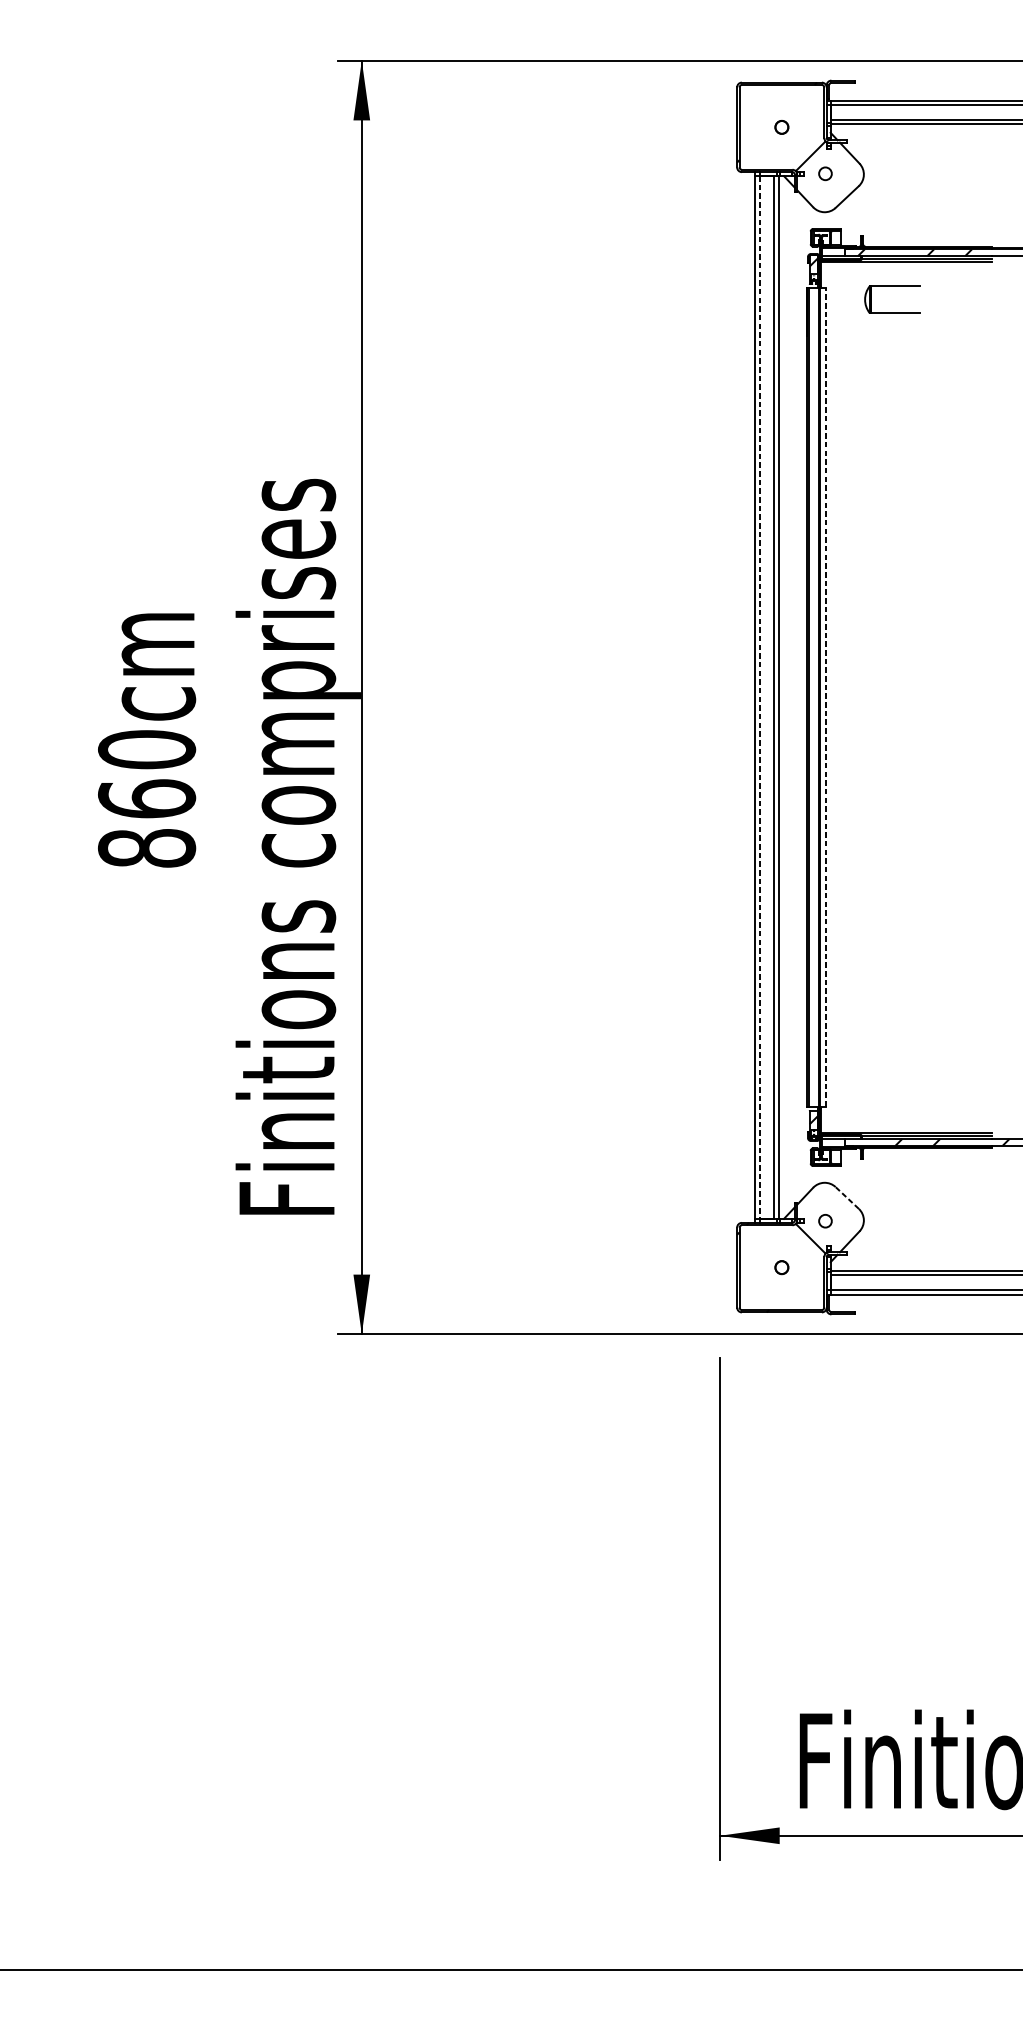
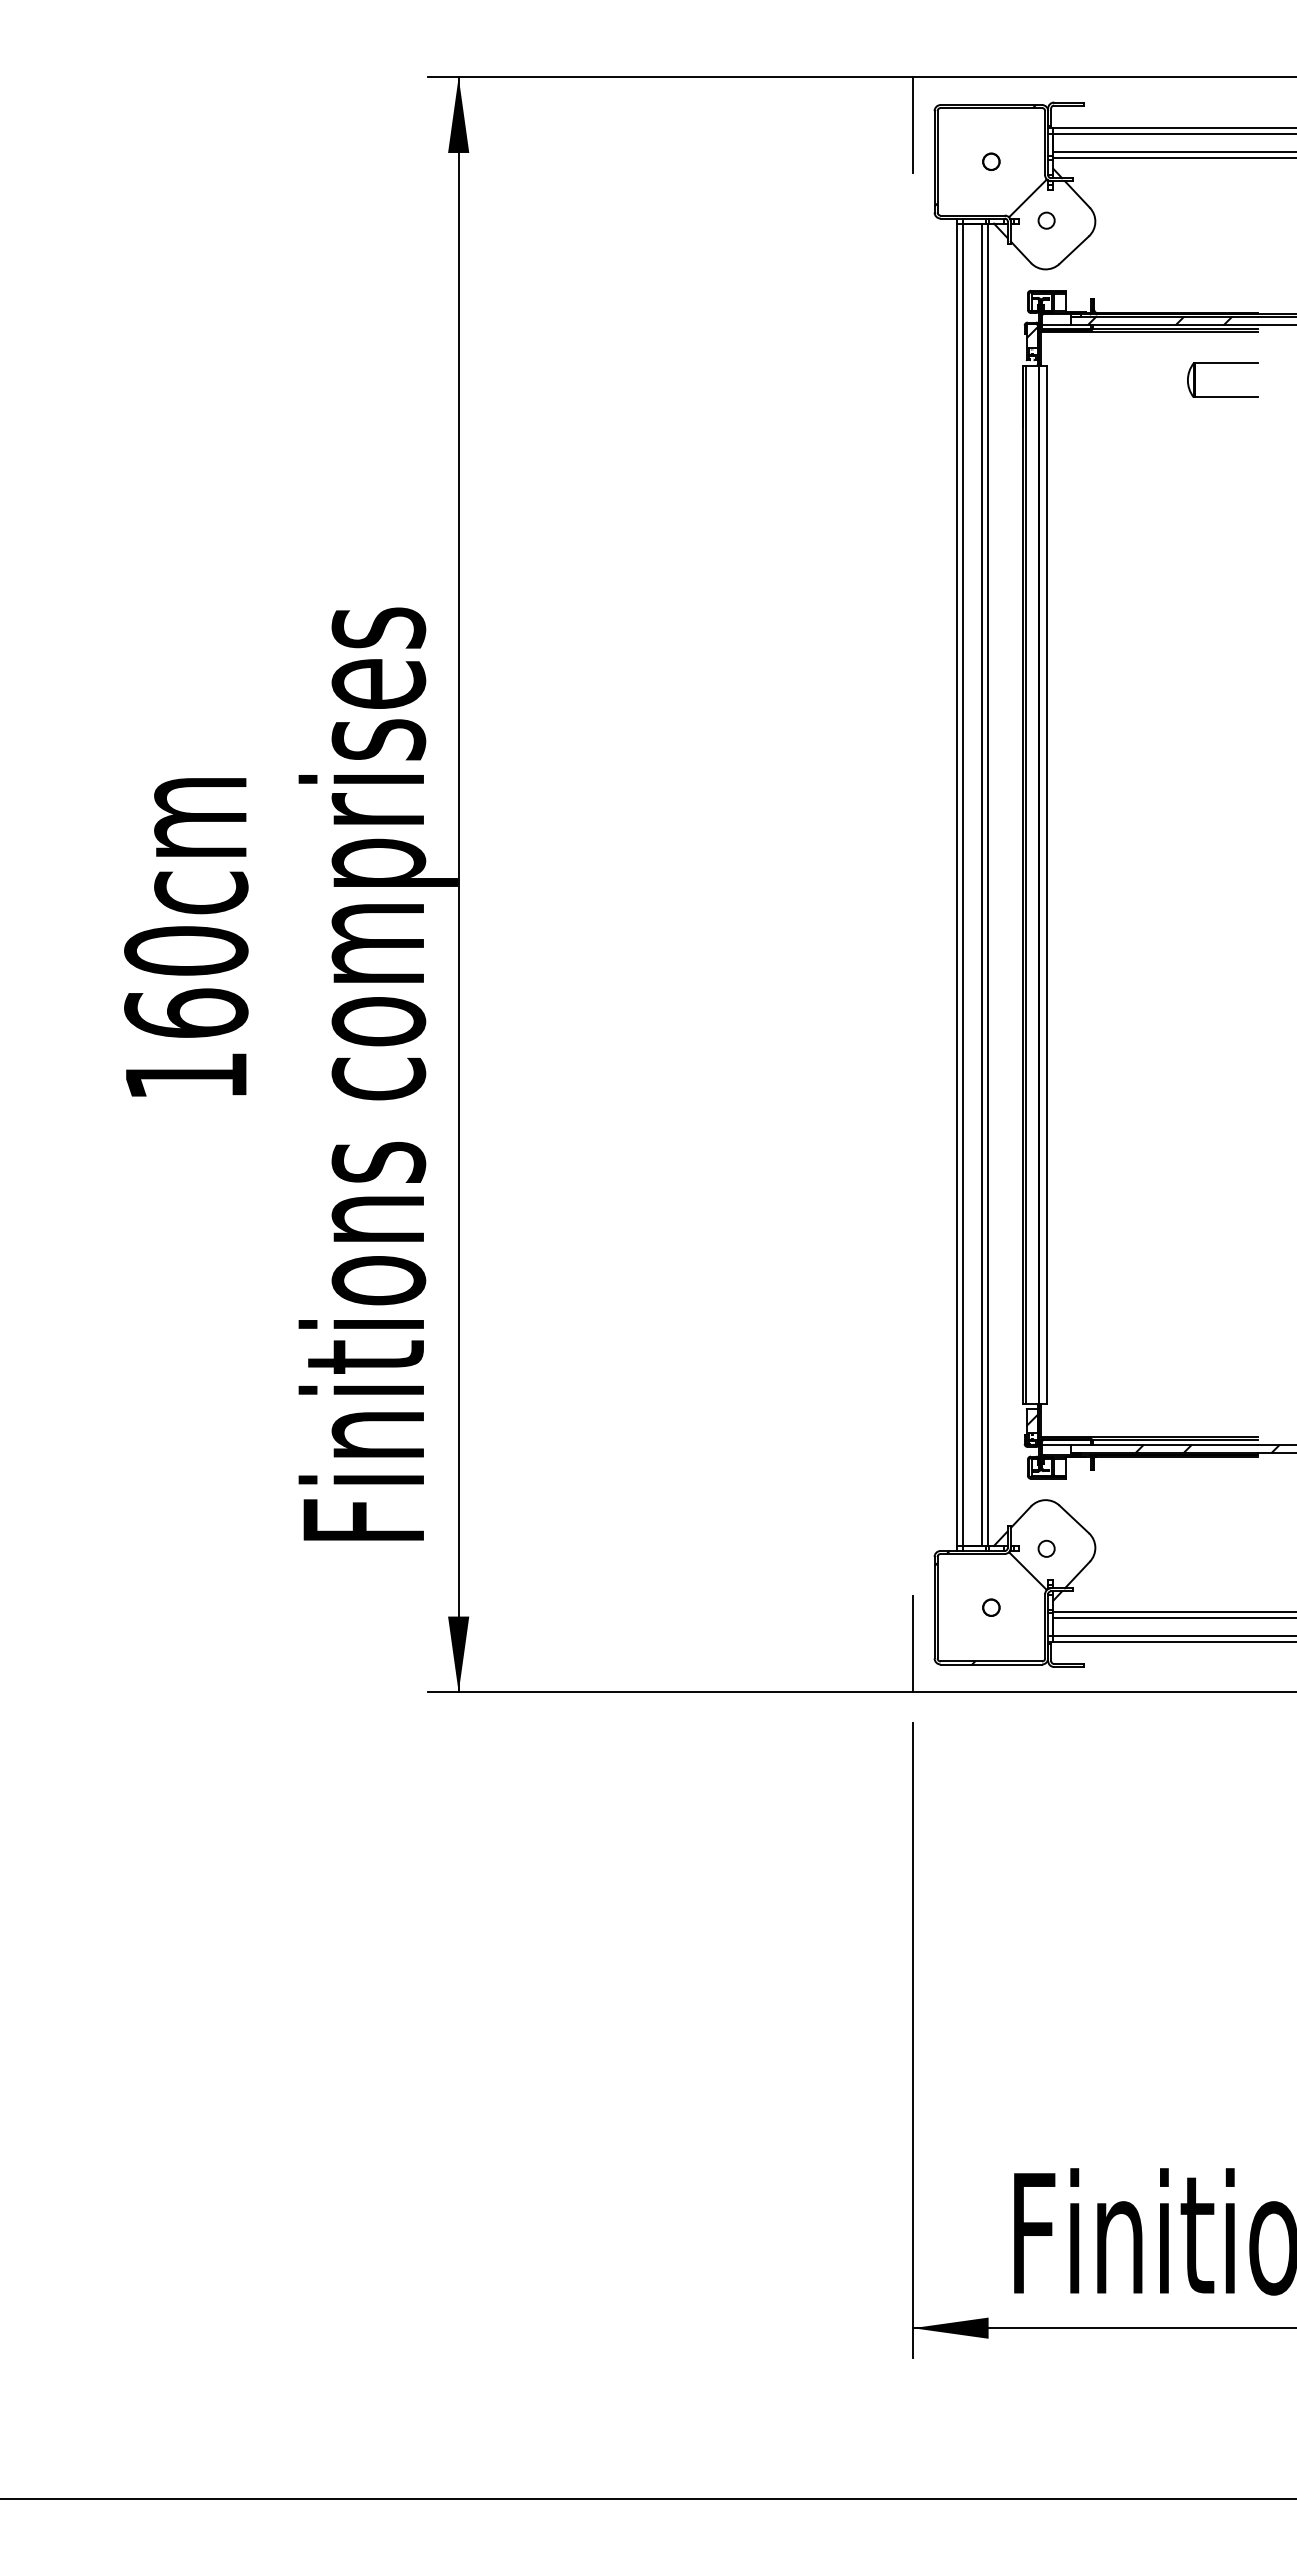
line: (719, 98) -> (912, 125), added
part: (892, 286) -> (1222, 363), moved
line: (826, 697) -> (1047, 884), dashed -> solid
line: (759, 698) -> (963, 885), dashed -> solid
text: (147, 847) -> (186, 1075), 860cm -> 160cm
line: (846, 1198) -> (1073, 1519), dashed -> solid
line: (719, 1296) -> (912, 1644), added

